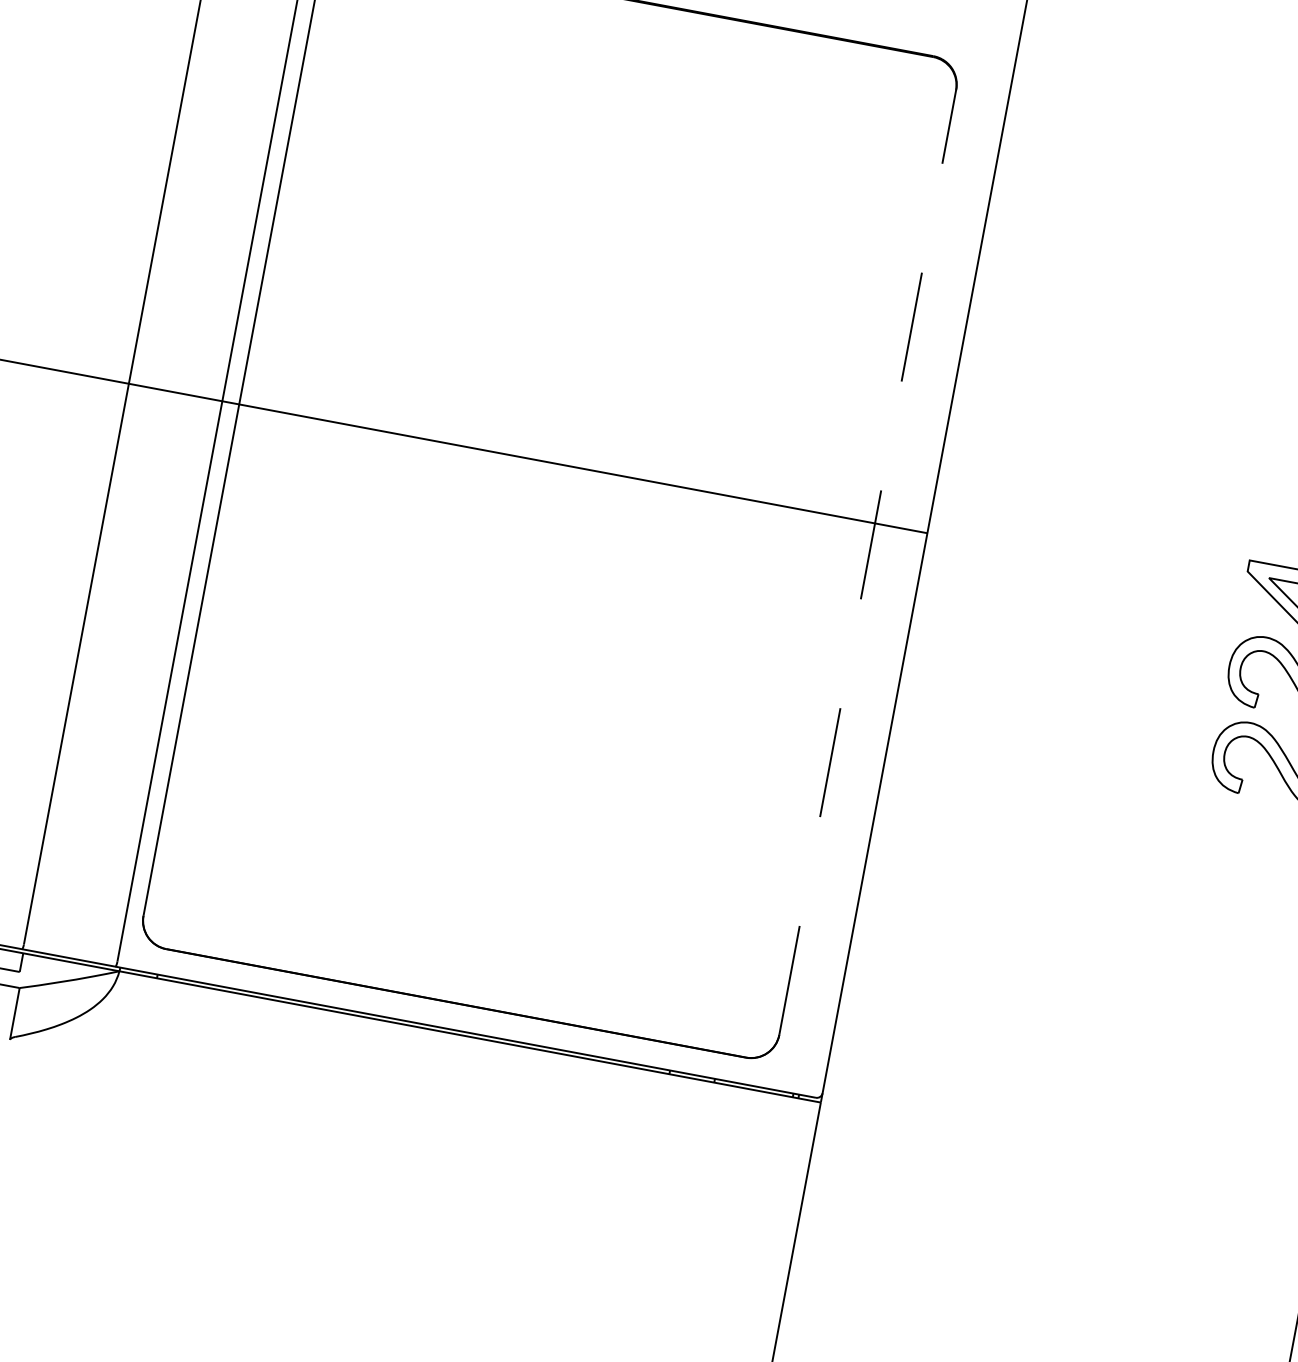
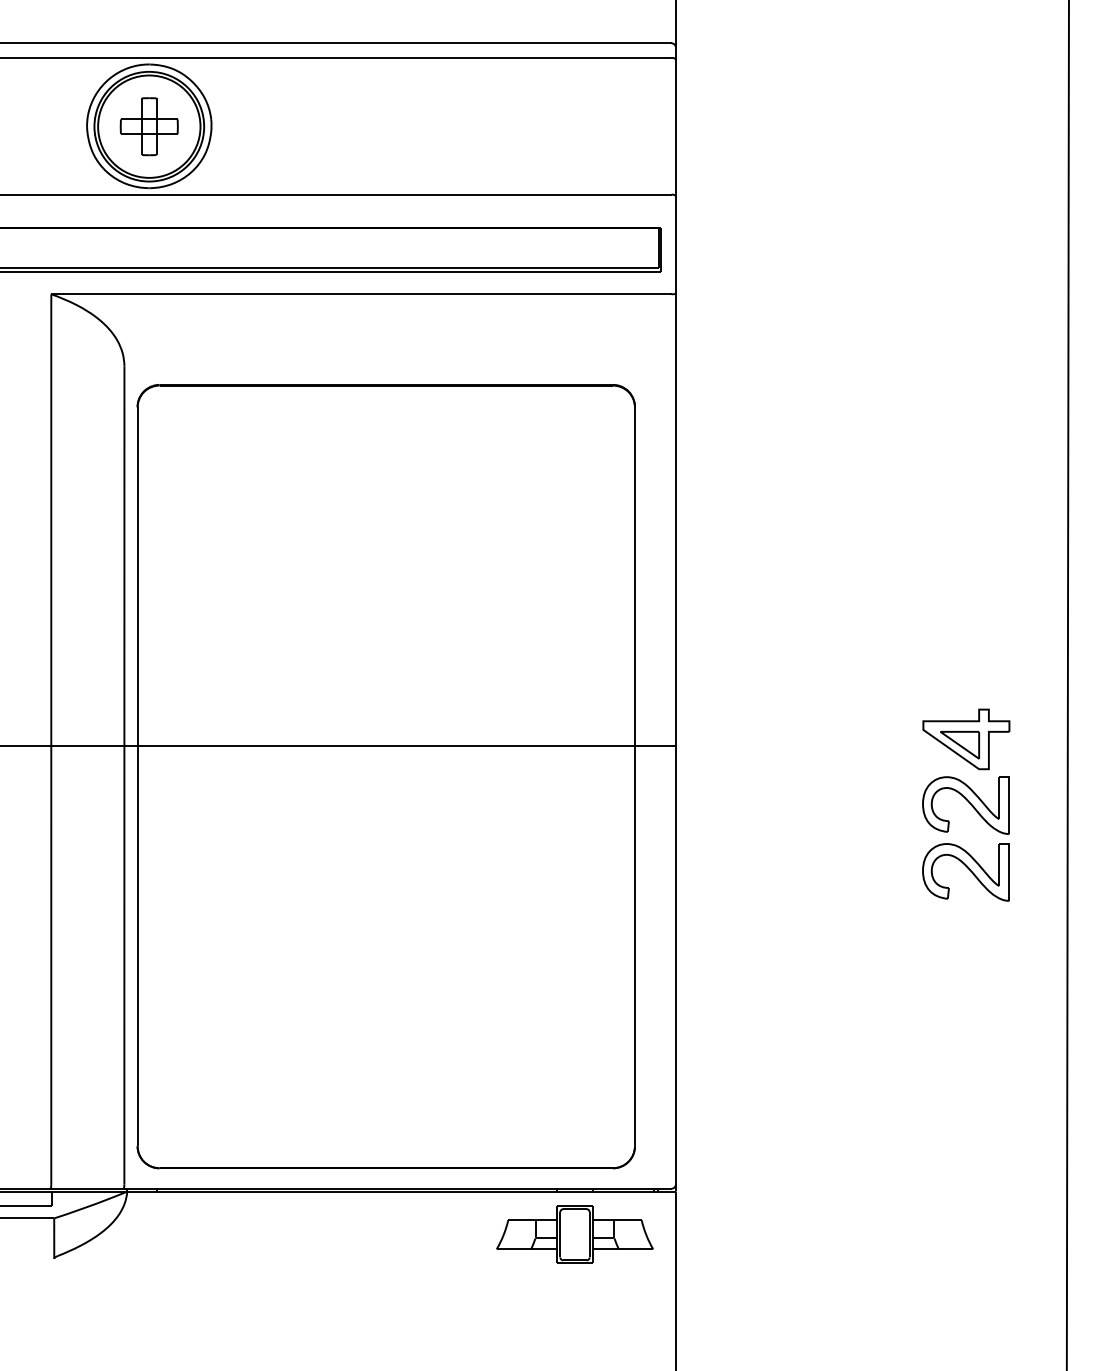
line: (867, 561) -> (634, 776), dashed -> solid
part: (680, 1133) -> (574, 1234), added

